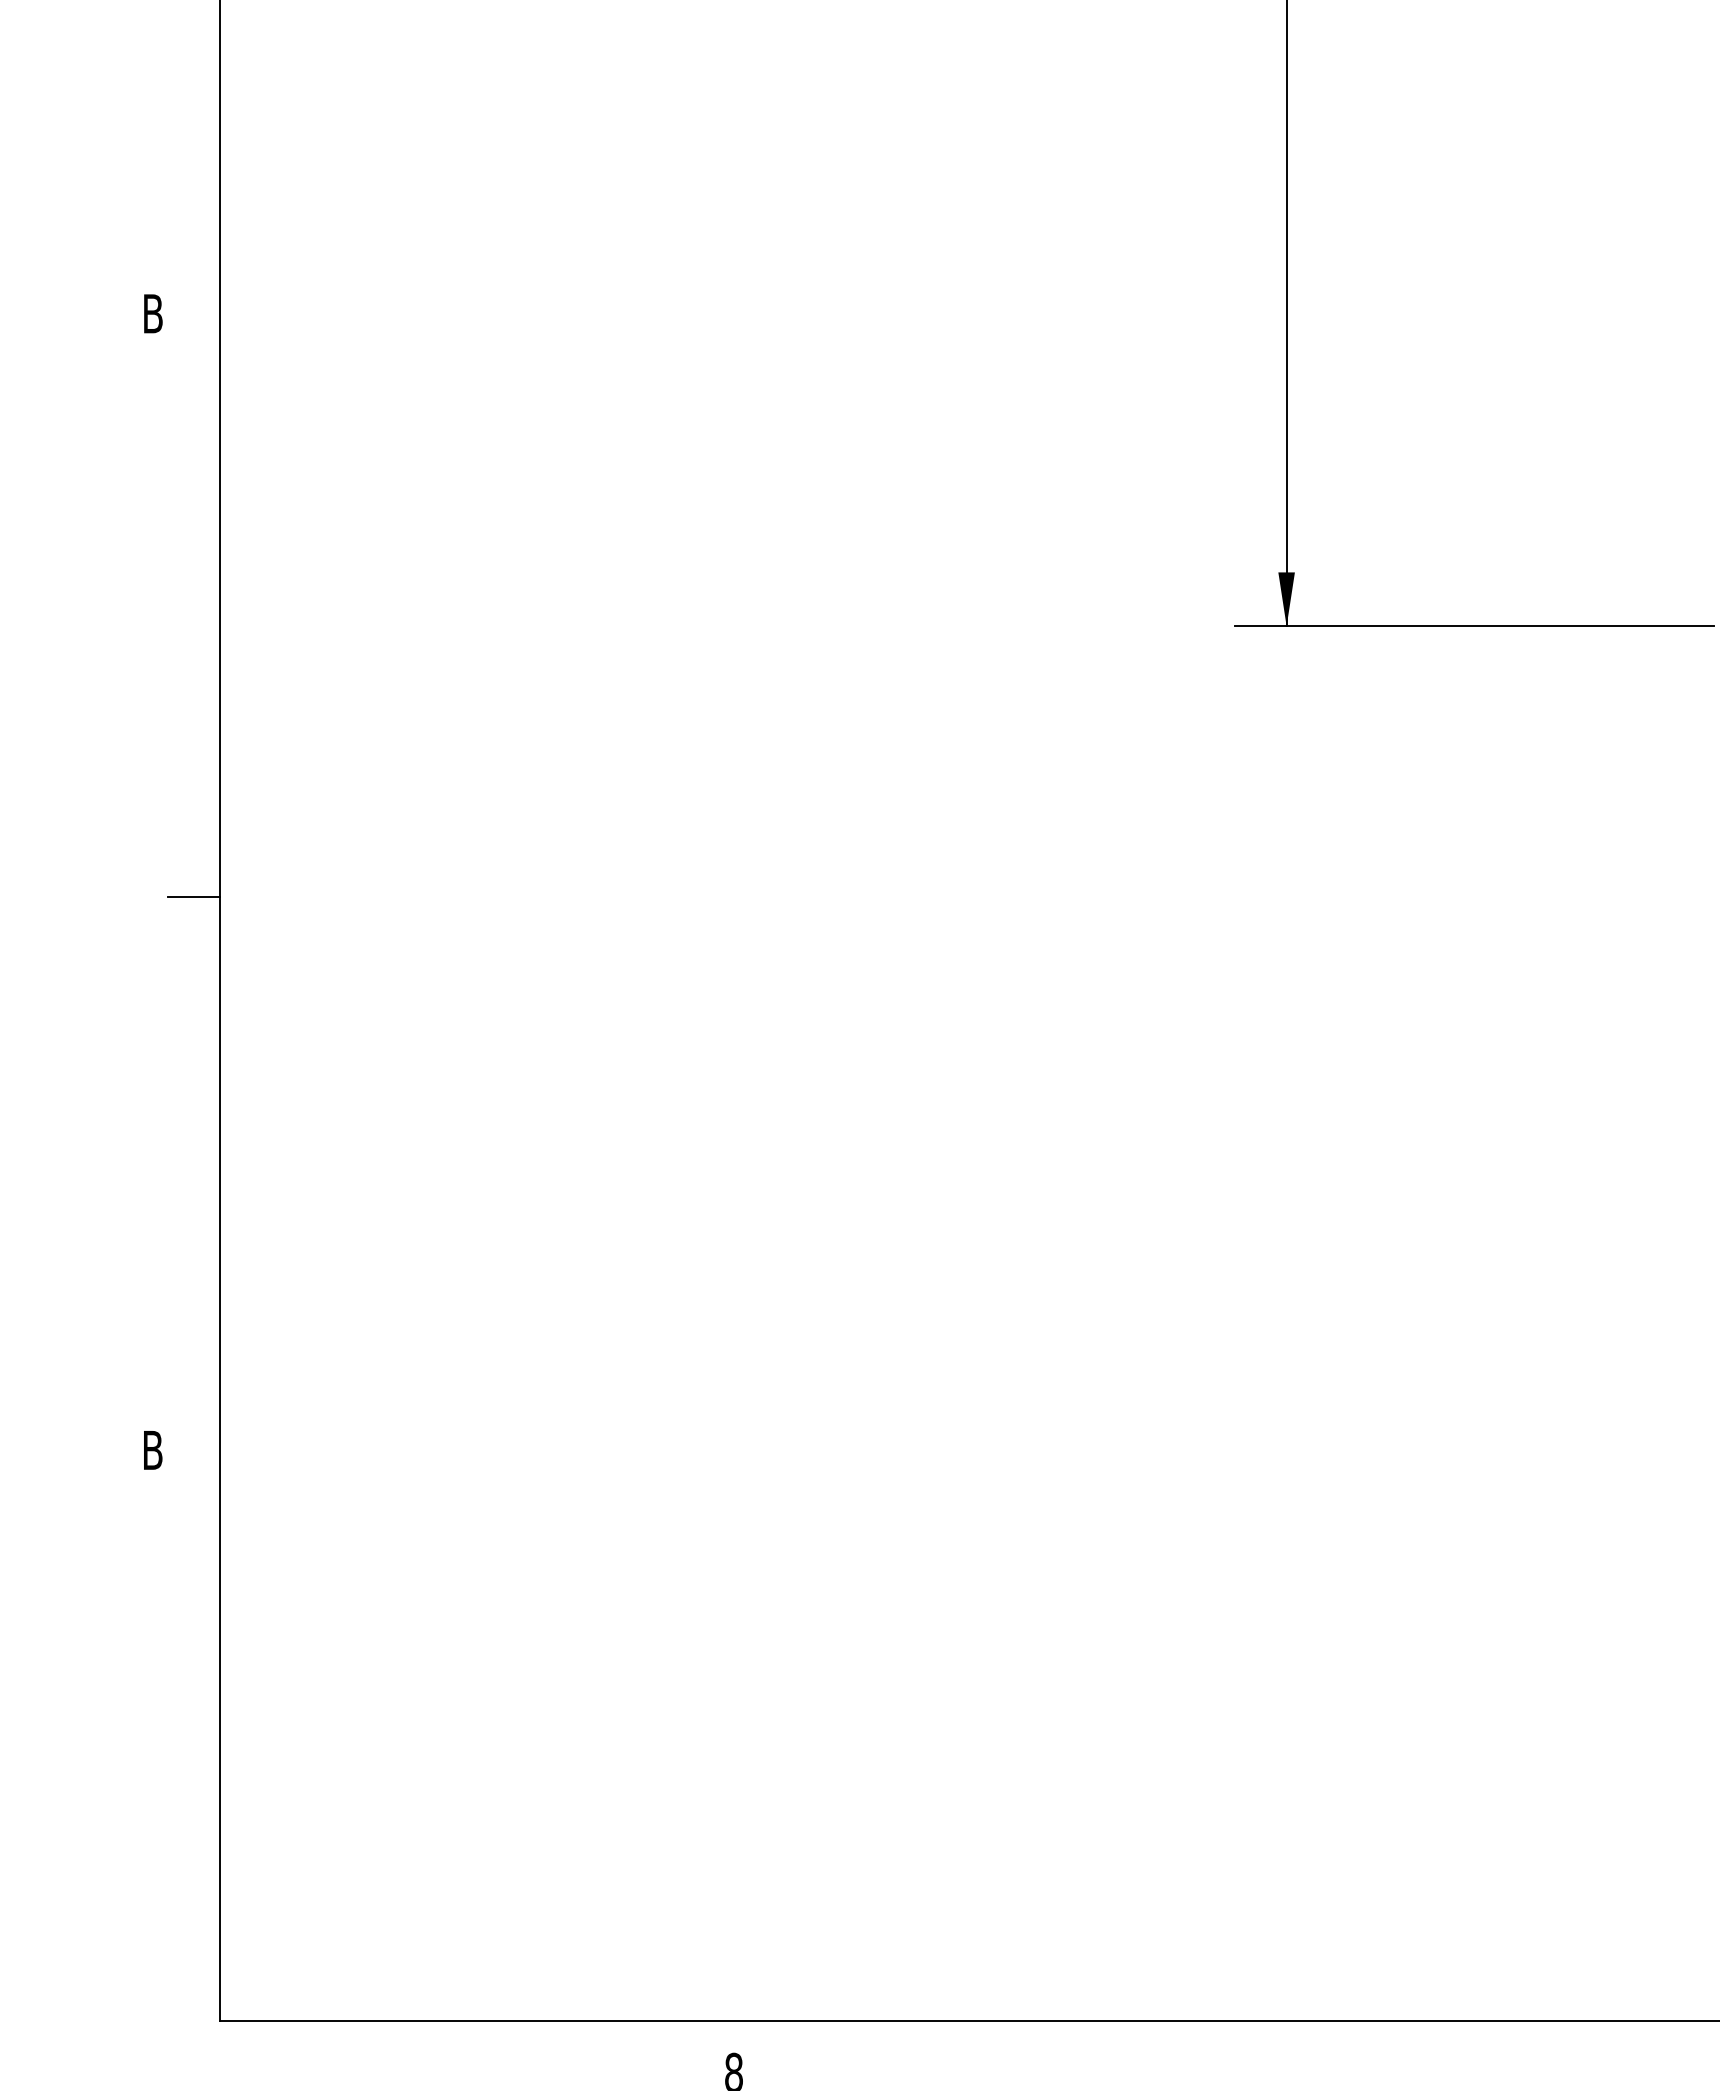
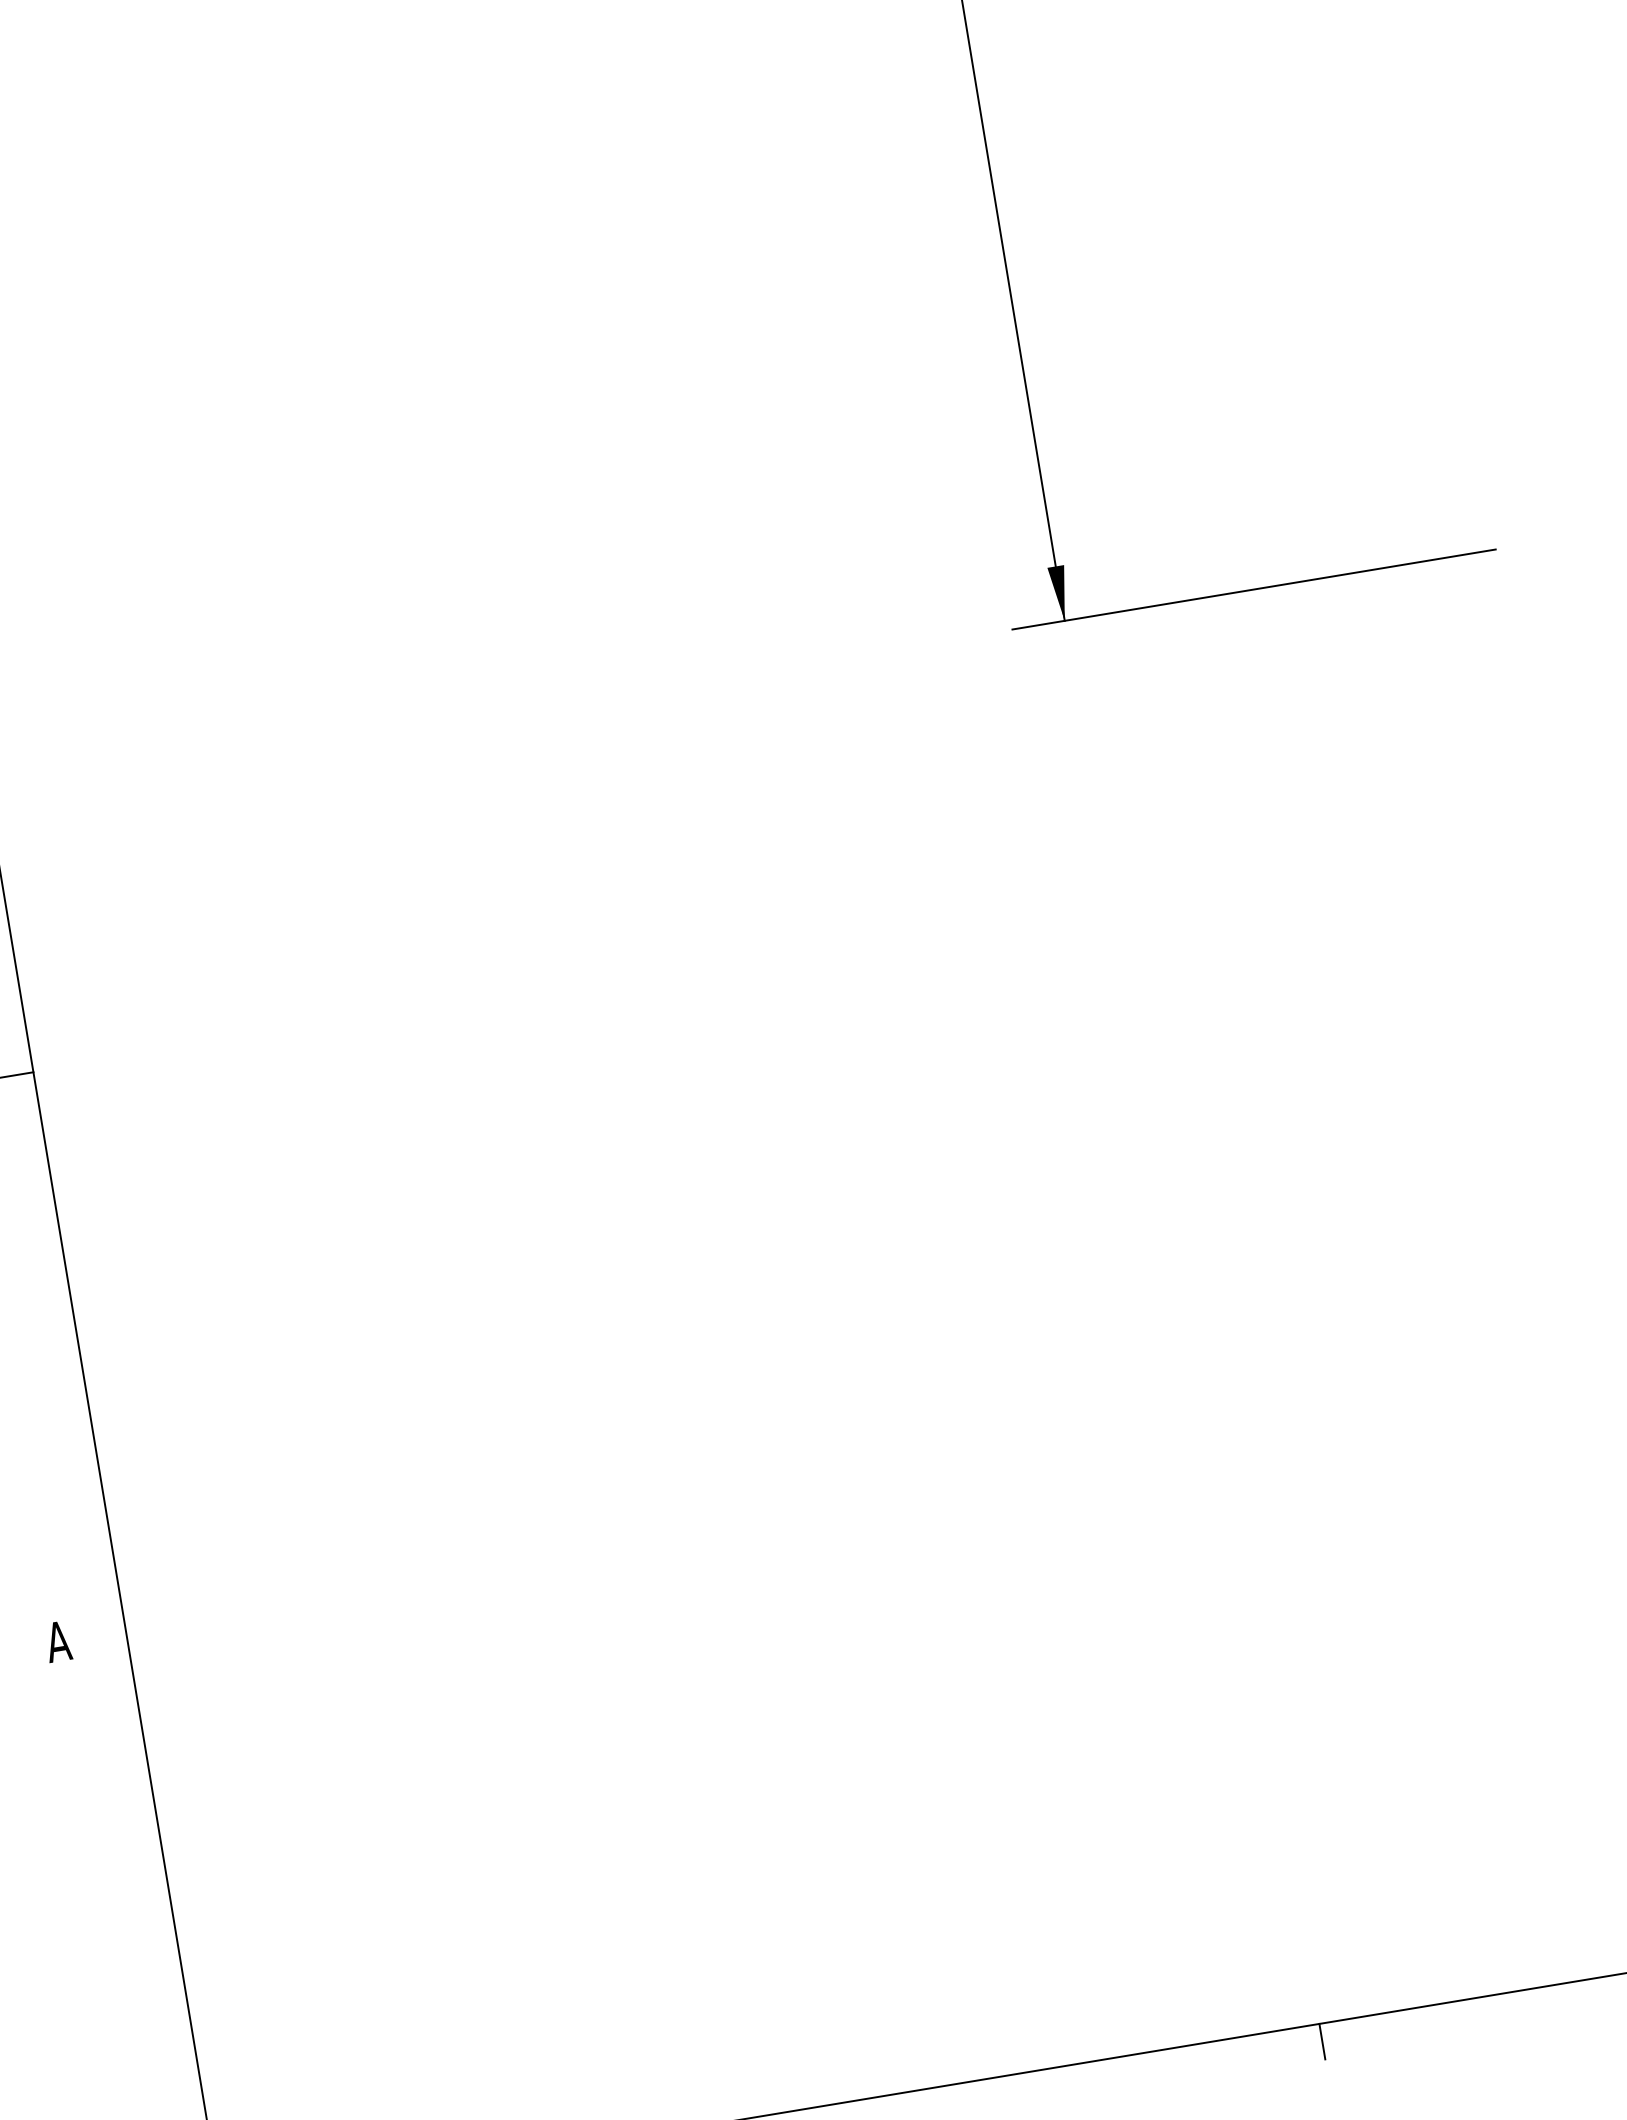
text: (152, 1450) -> (58, 1641), B -> A
line: (1308, 2037) -> (1322, 2041), added

